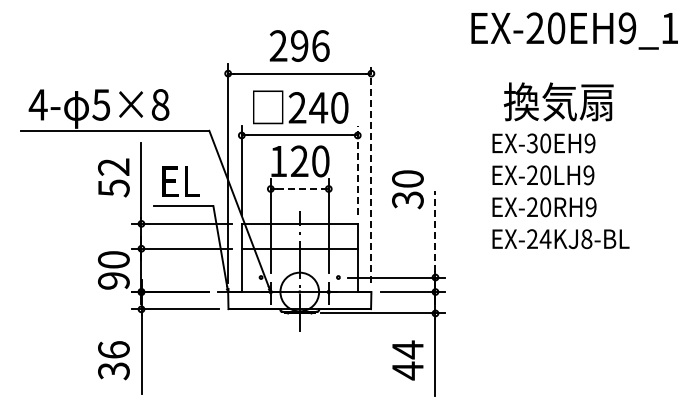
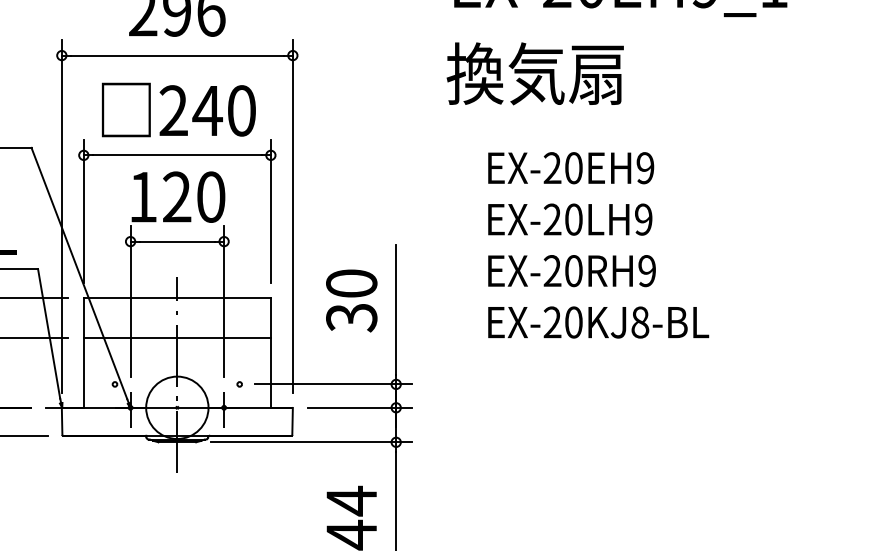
text: (558, 101) -> (534, 73), moved
text: (531, 143) -> (551, 168), EX-30EH9 -> EX-20EH9
line: (357, 170) -> (270, 211), dashed -> solid
line: (371, 172) -> (293, 215), dashed -> solid
line: (300, 188) -> (178, 240), dashed -> solid
text: (407, 189) -> (351, 300), moved
line: (435, 230) -> (396, 308), dashed -> solid
text: (545, 239) -> (573, 323), EX-24KJ8-BL -> EX-20KJ8-BL

